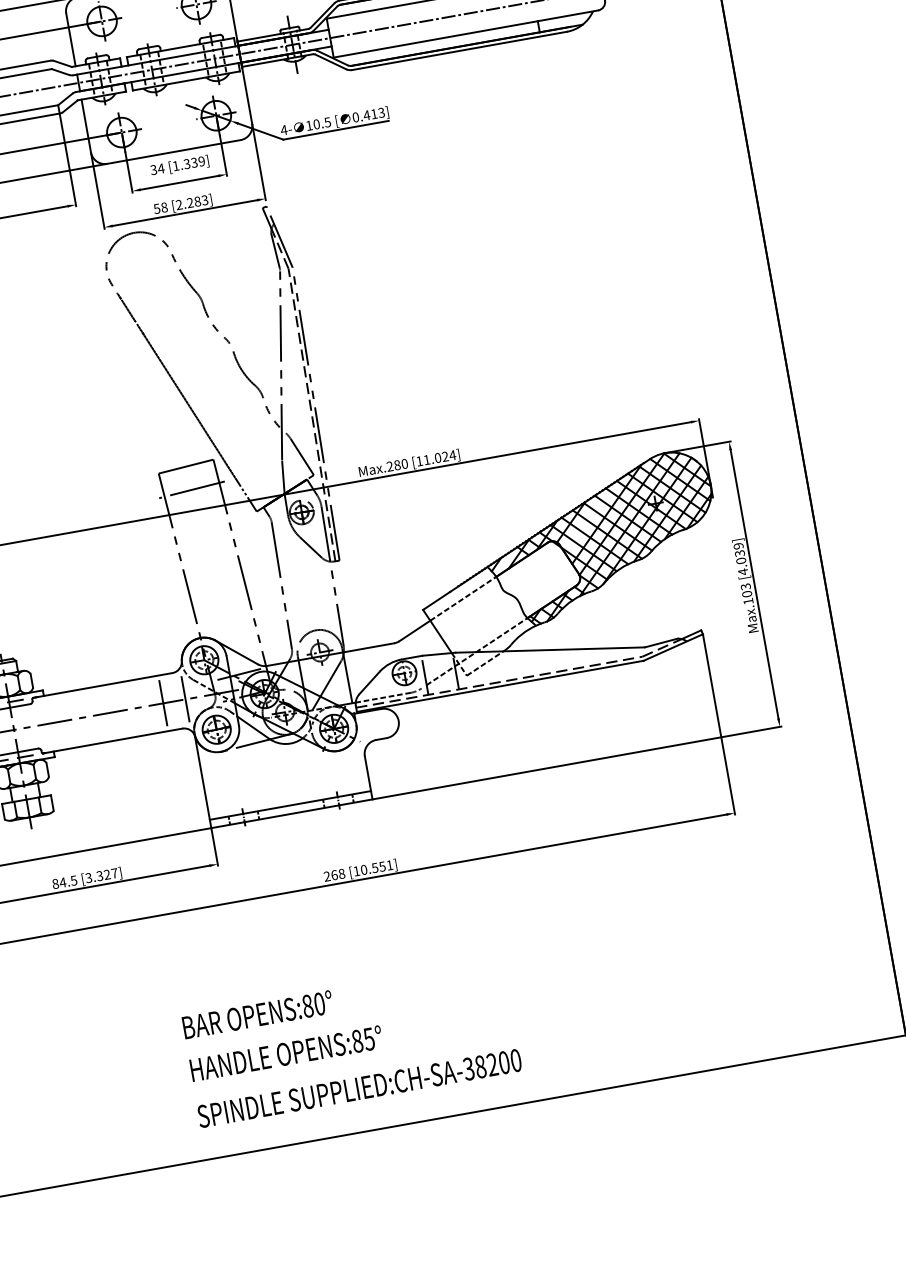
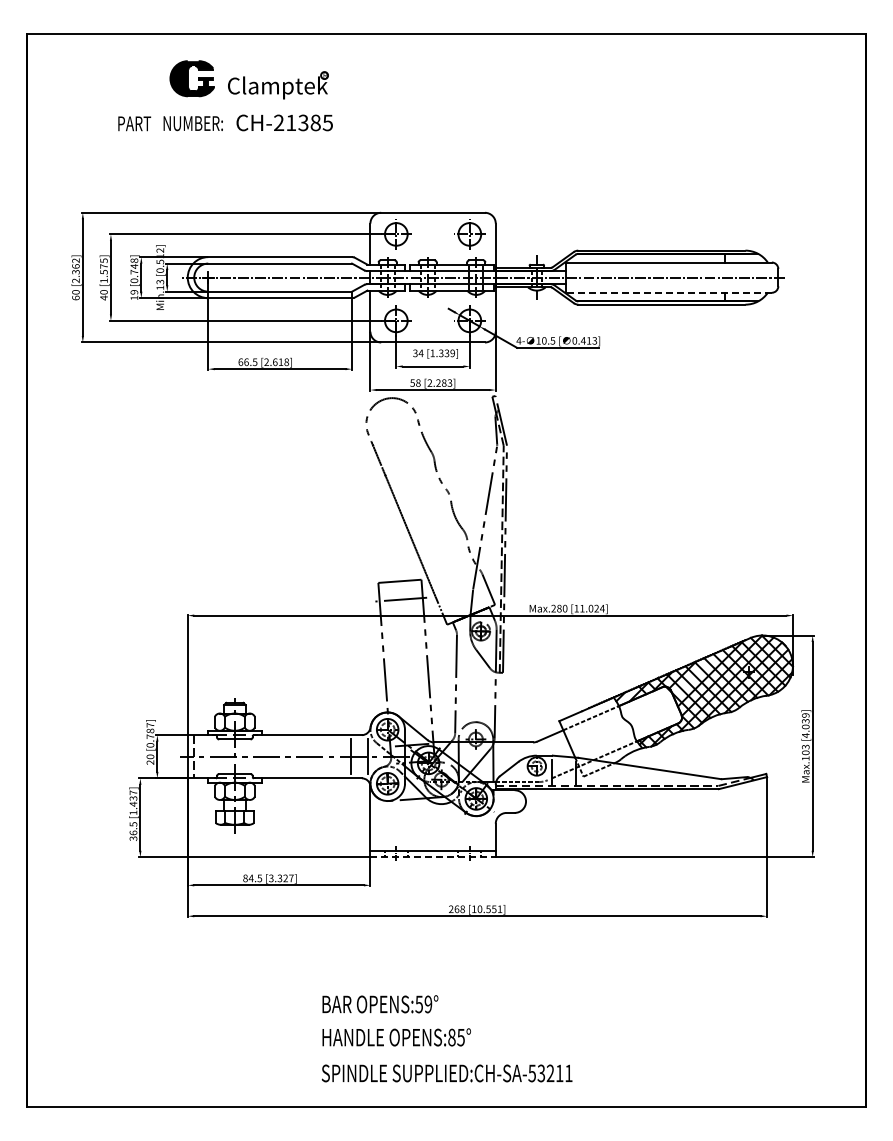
line: (465, 33) -> (668, 292), solid -> dashed
line: (292, 813) -> (433, 857), solid -> dashed
text: (313, 1005) -> (423, 1004), OPENS:80° -> OPENS:59°
text: (492, 1064) -> (550, 1073), SUPPLIED:CH-SA-38200 -> SUPPLIED:CH-SA-53211

